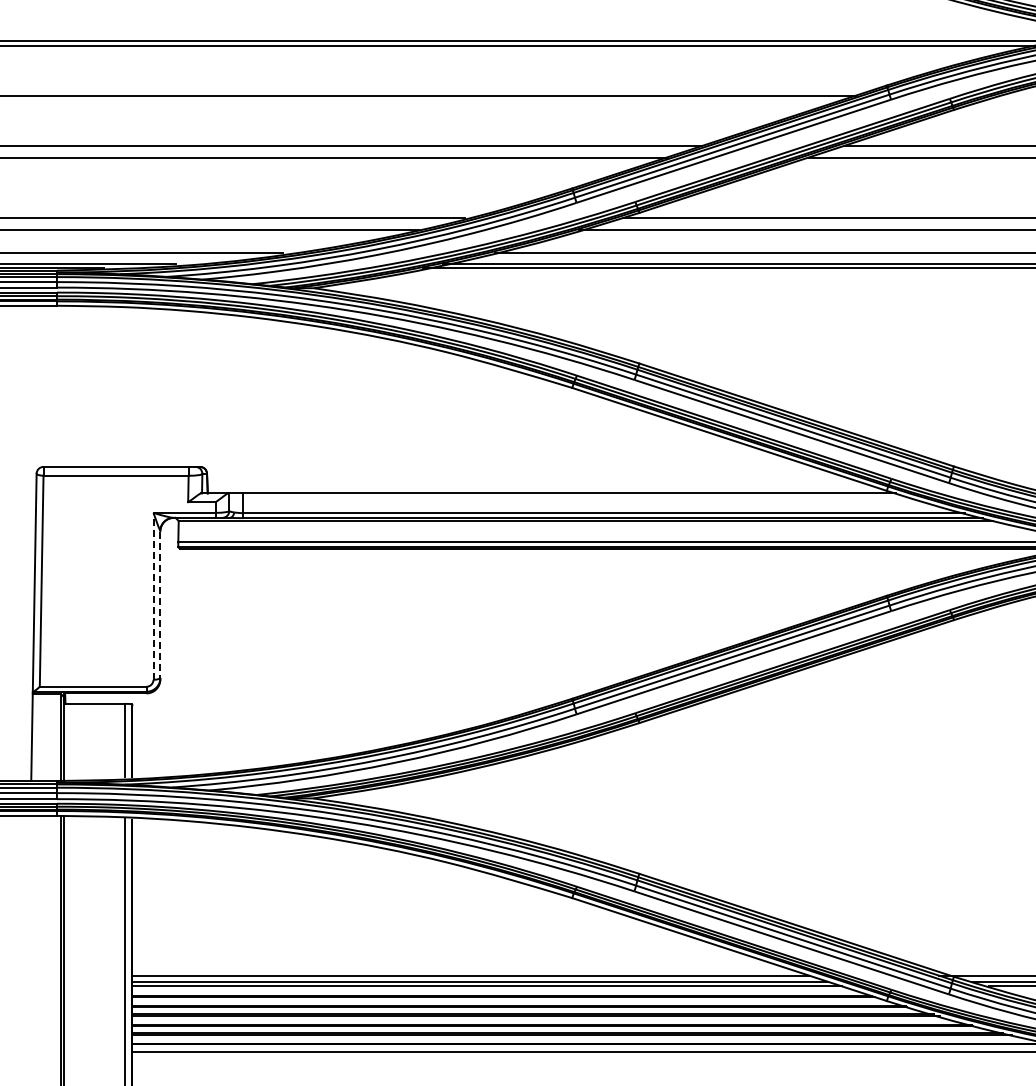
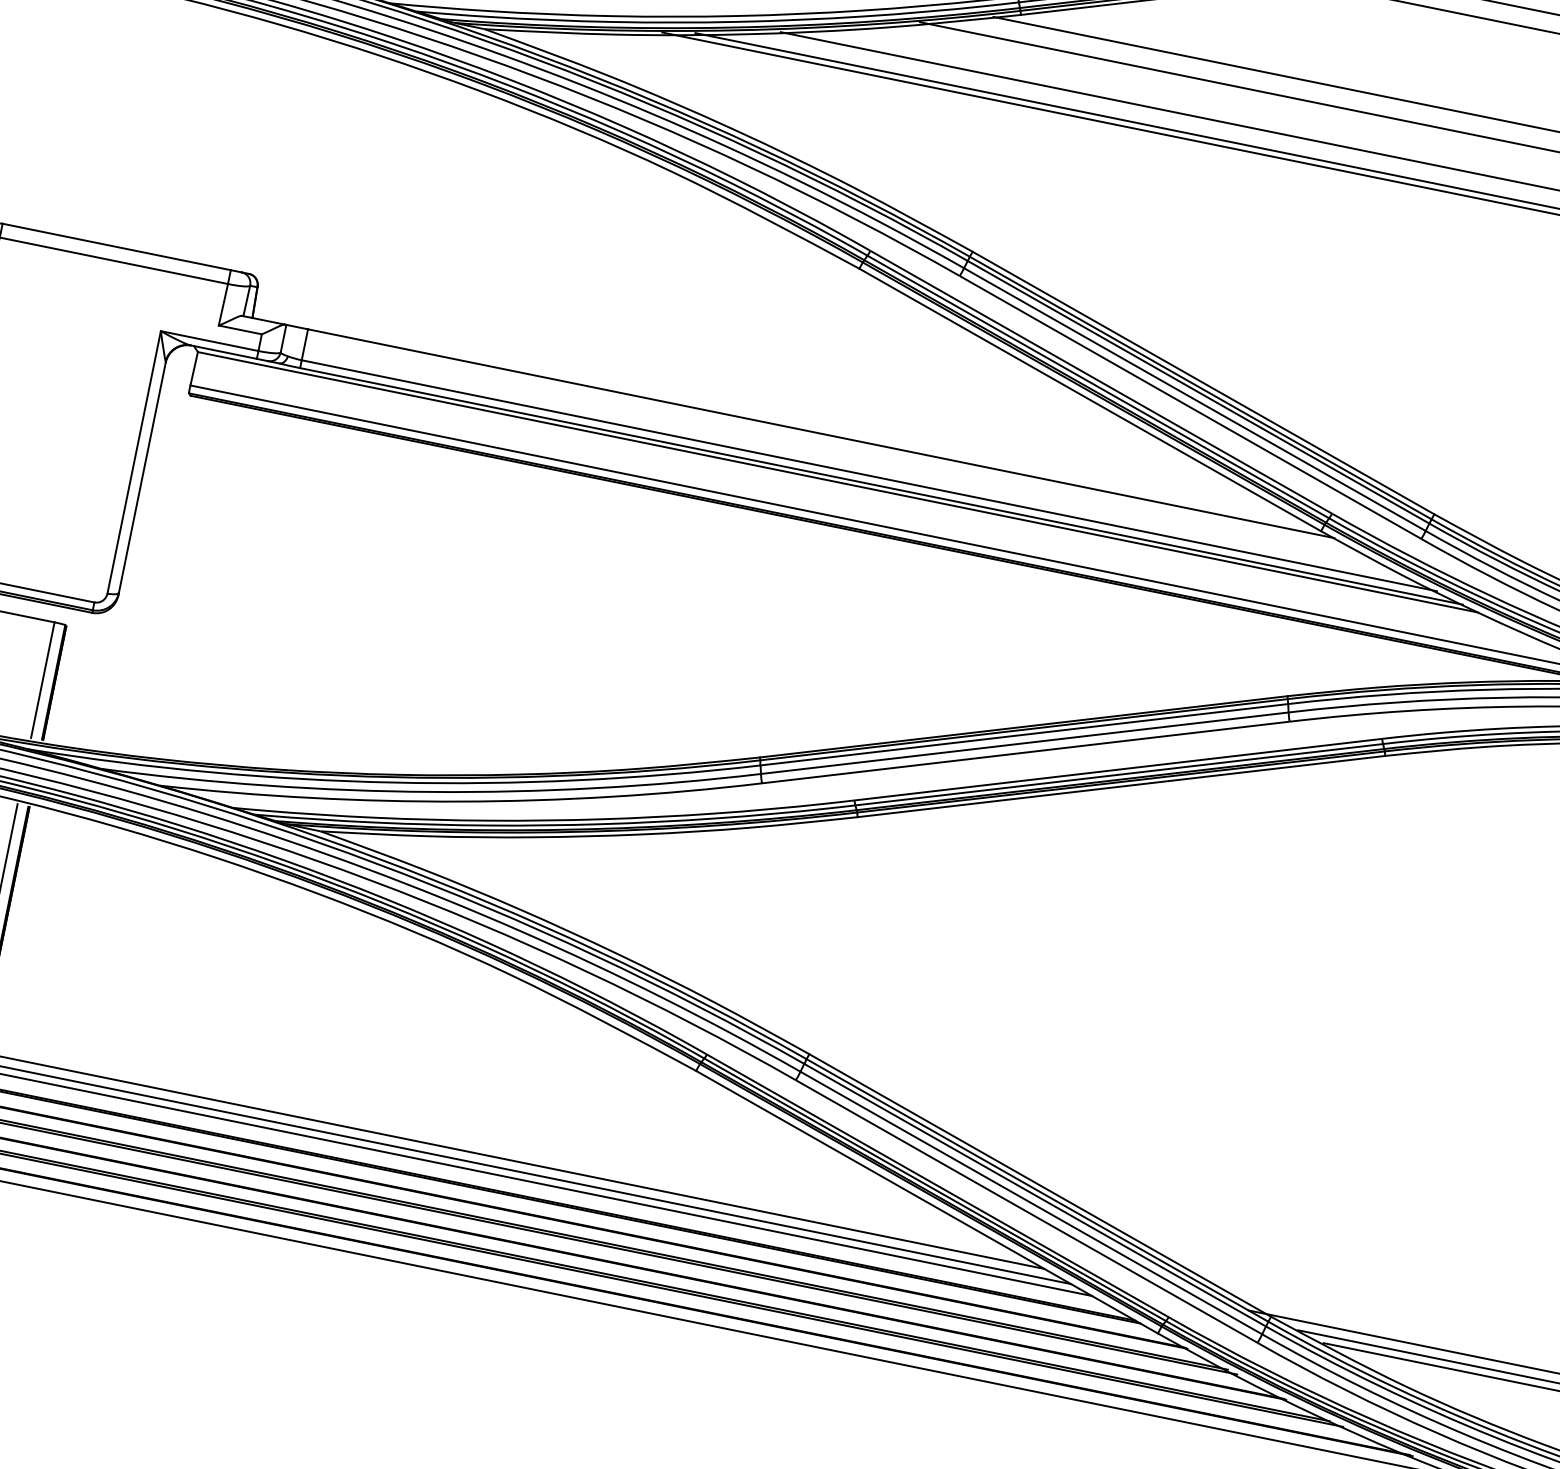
line: (153, 595) -> (134, 461), dashed -> solid
line: (160, 605) -> (142, 479), dashed -> solid

